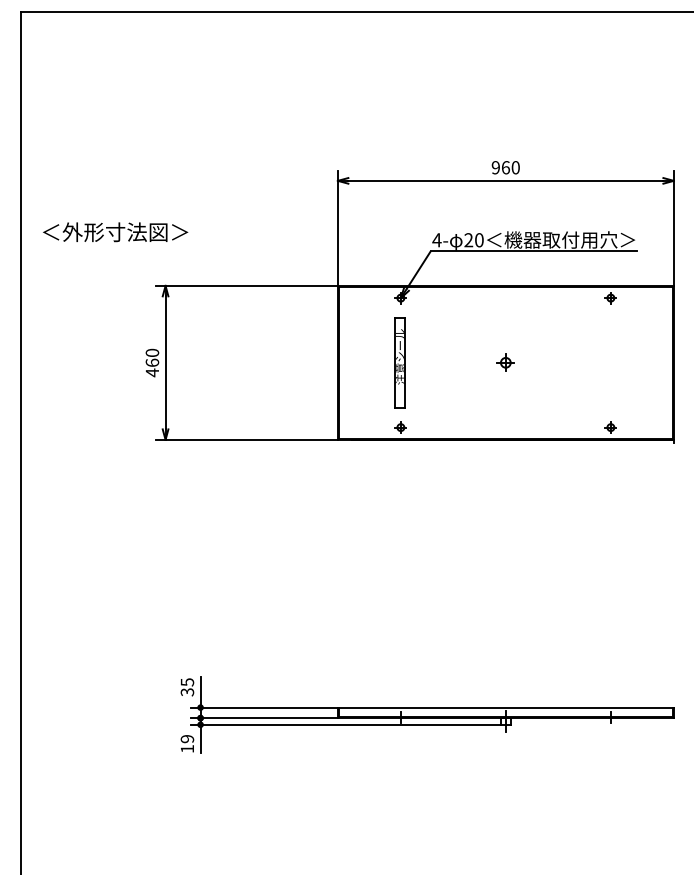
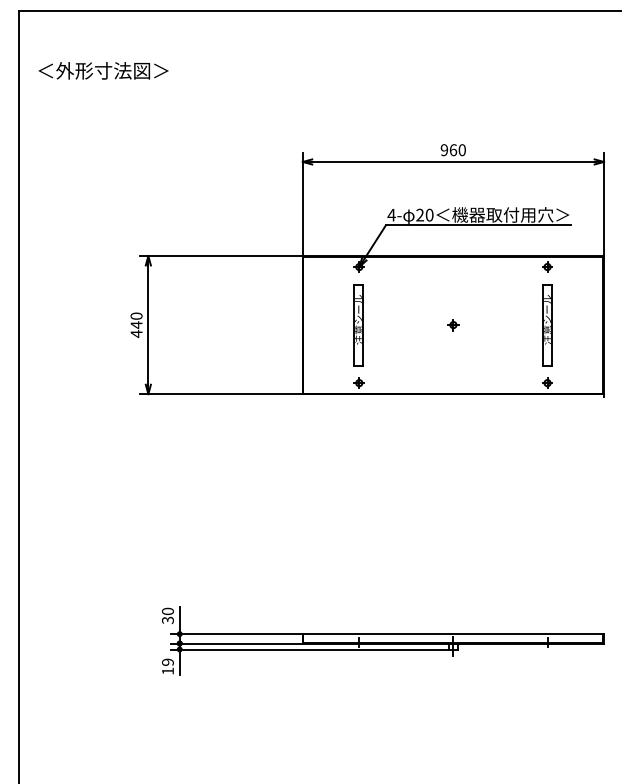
text: (115, 232) -> (103, 71), moved
text: (152, 362) -> (136, 324), 460 -> 440
part: (505, 362) -> (453, 324), size x0.71
part: (609, 362) -> (546, 324), added
text: (187, 682) -> (168, 611), 35 -> 30

